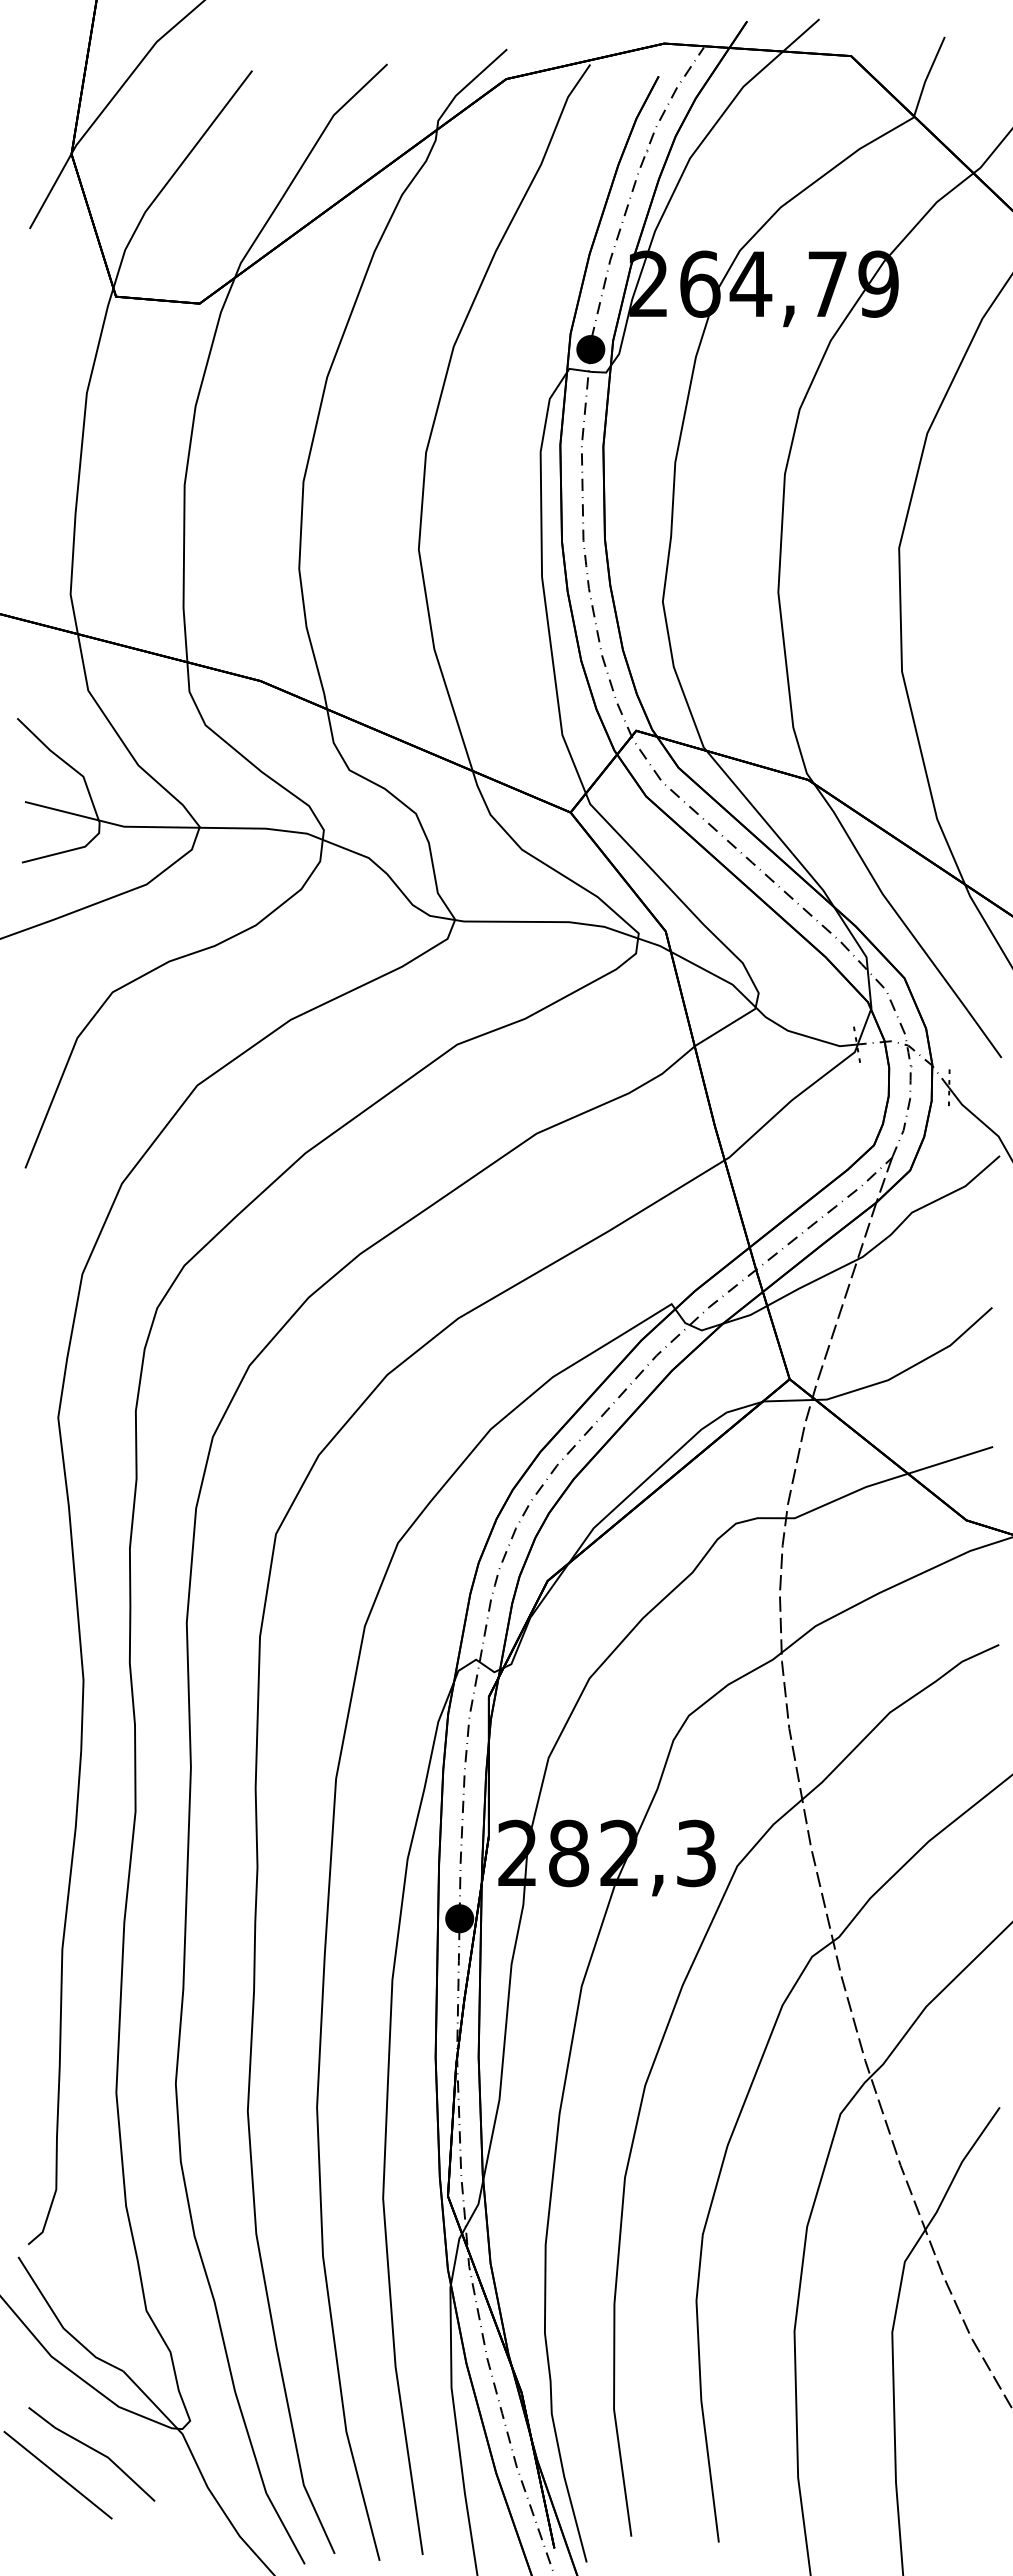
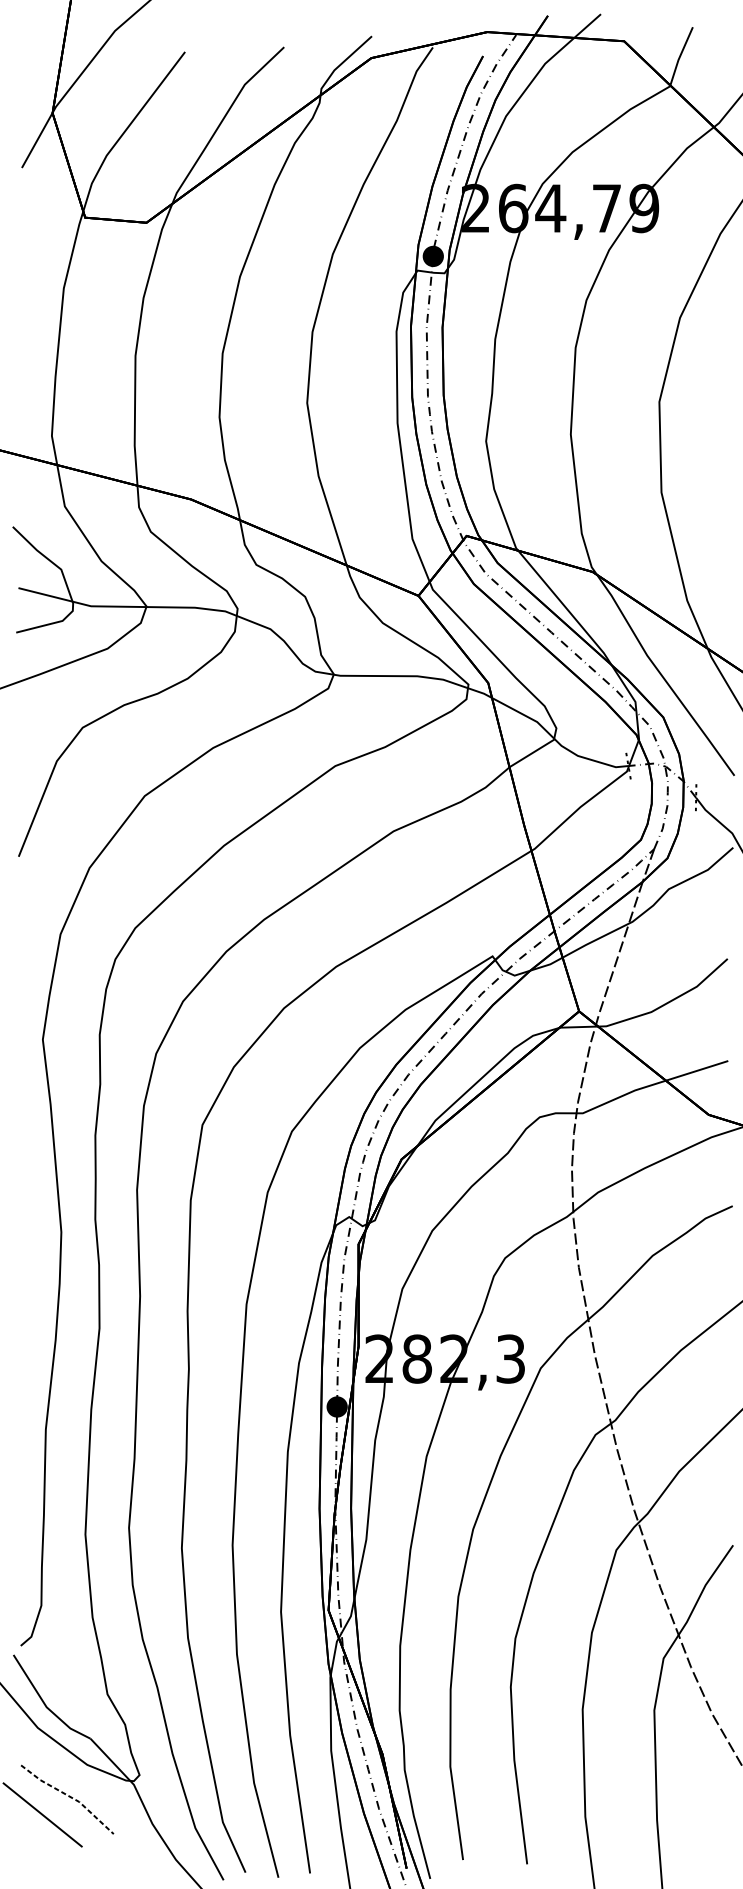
line: (95, 2450) -> (70, 1796), solid -> dashed

